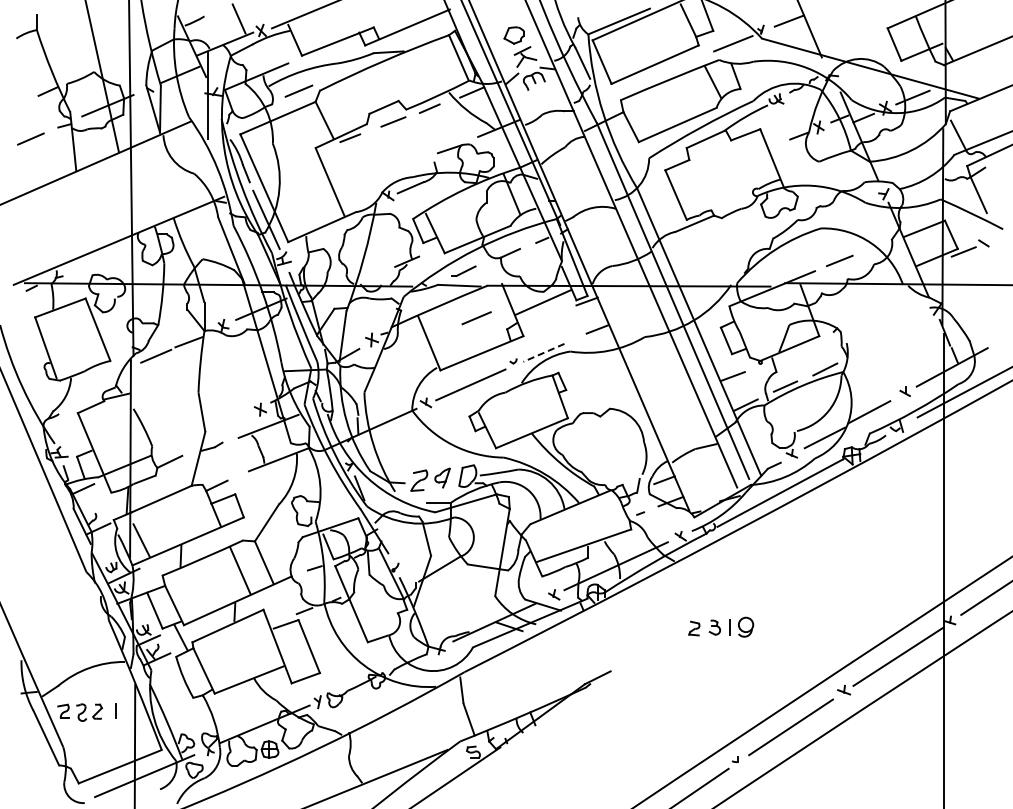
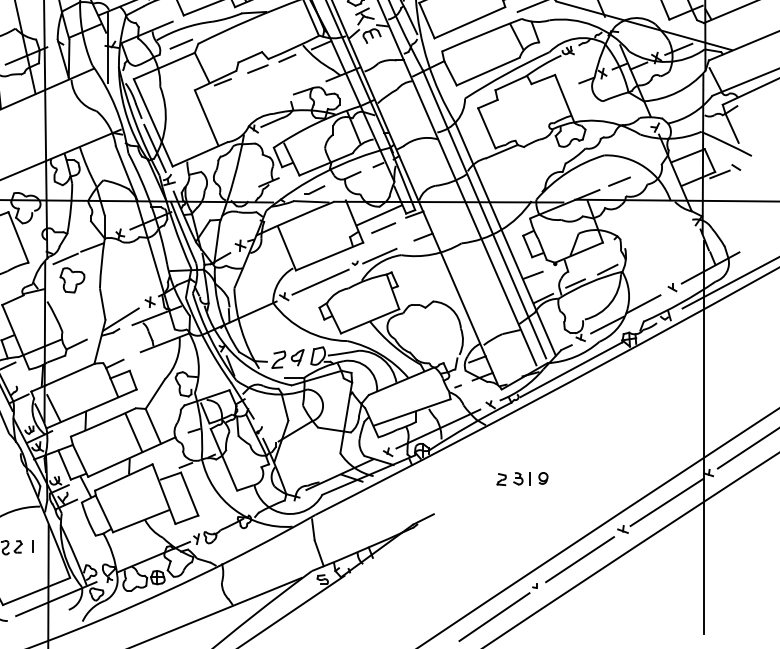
line: (476, 318) -> (383, 228), moved
line: (543, 353) -> (379, 256), dashed -> solid
part: (164, 382) -> (72, 280), added
line: (224, 430) -> (121, 319), added
part: (745, 626) -> (543, 477), size x0.71

